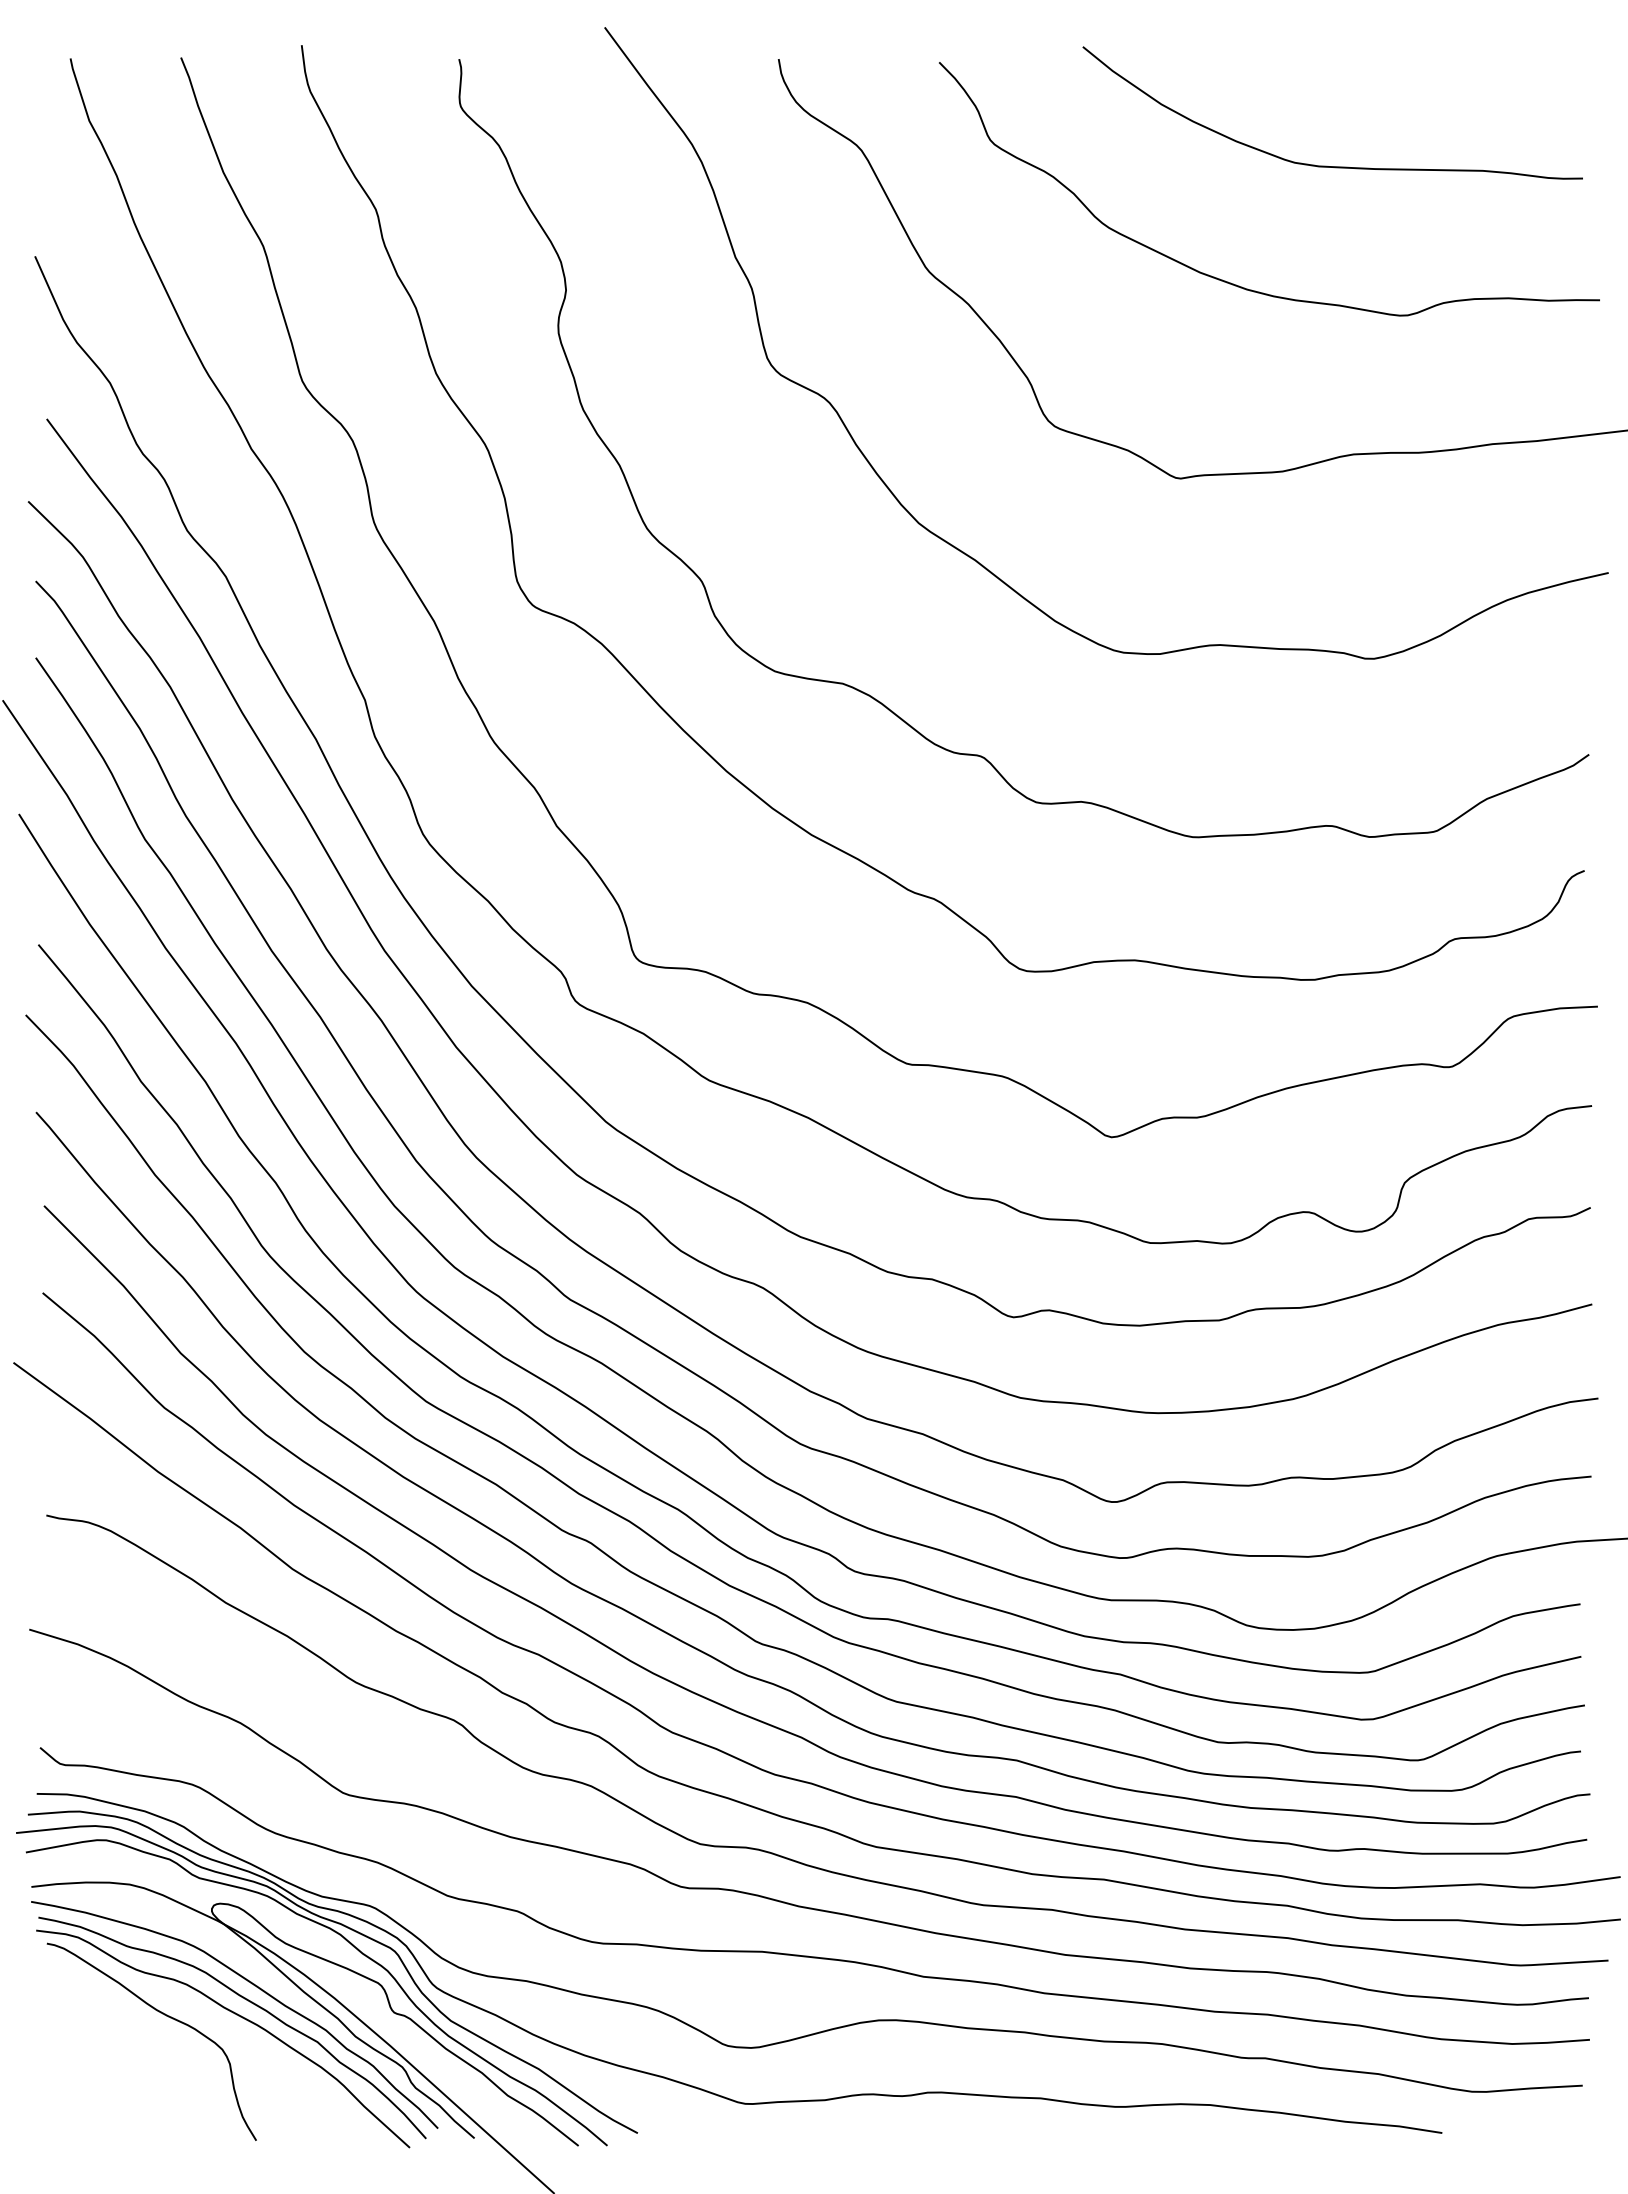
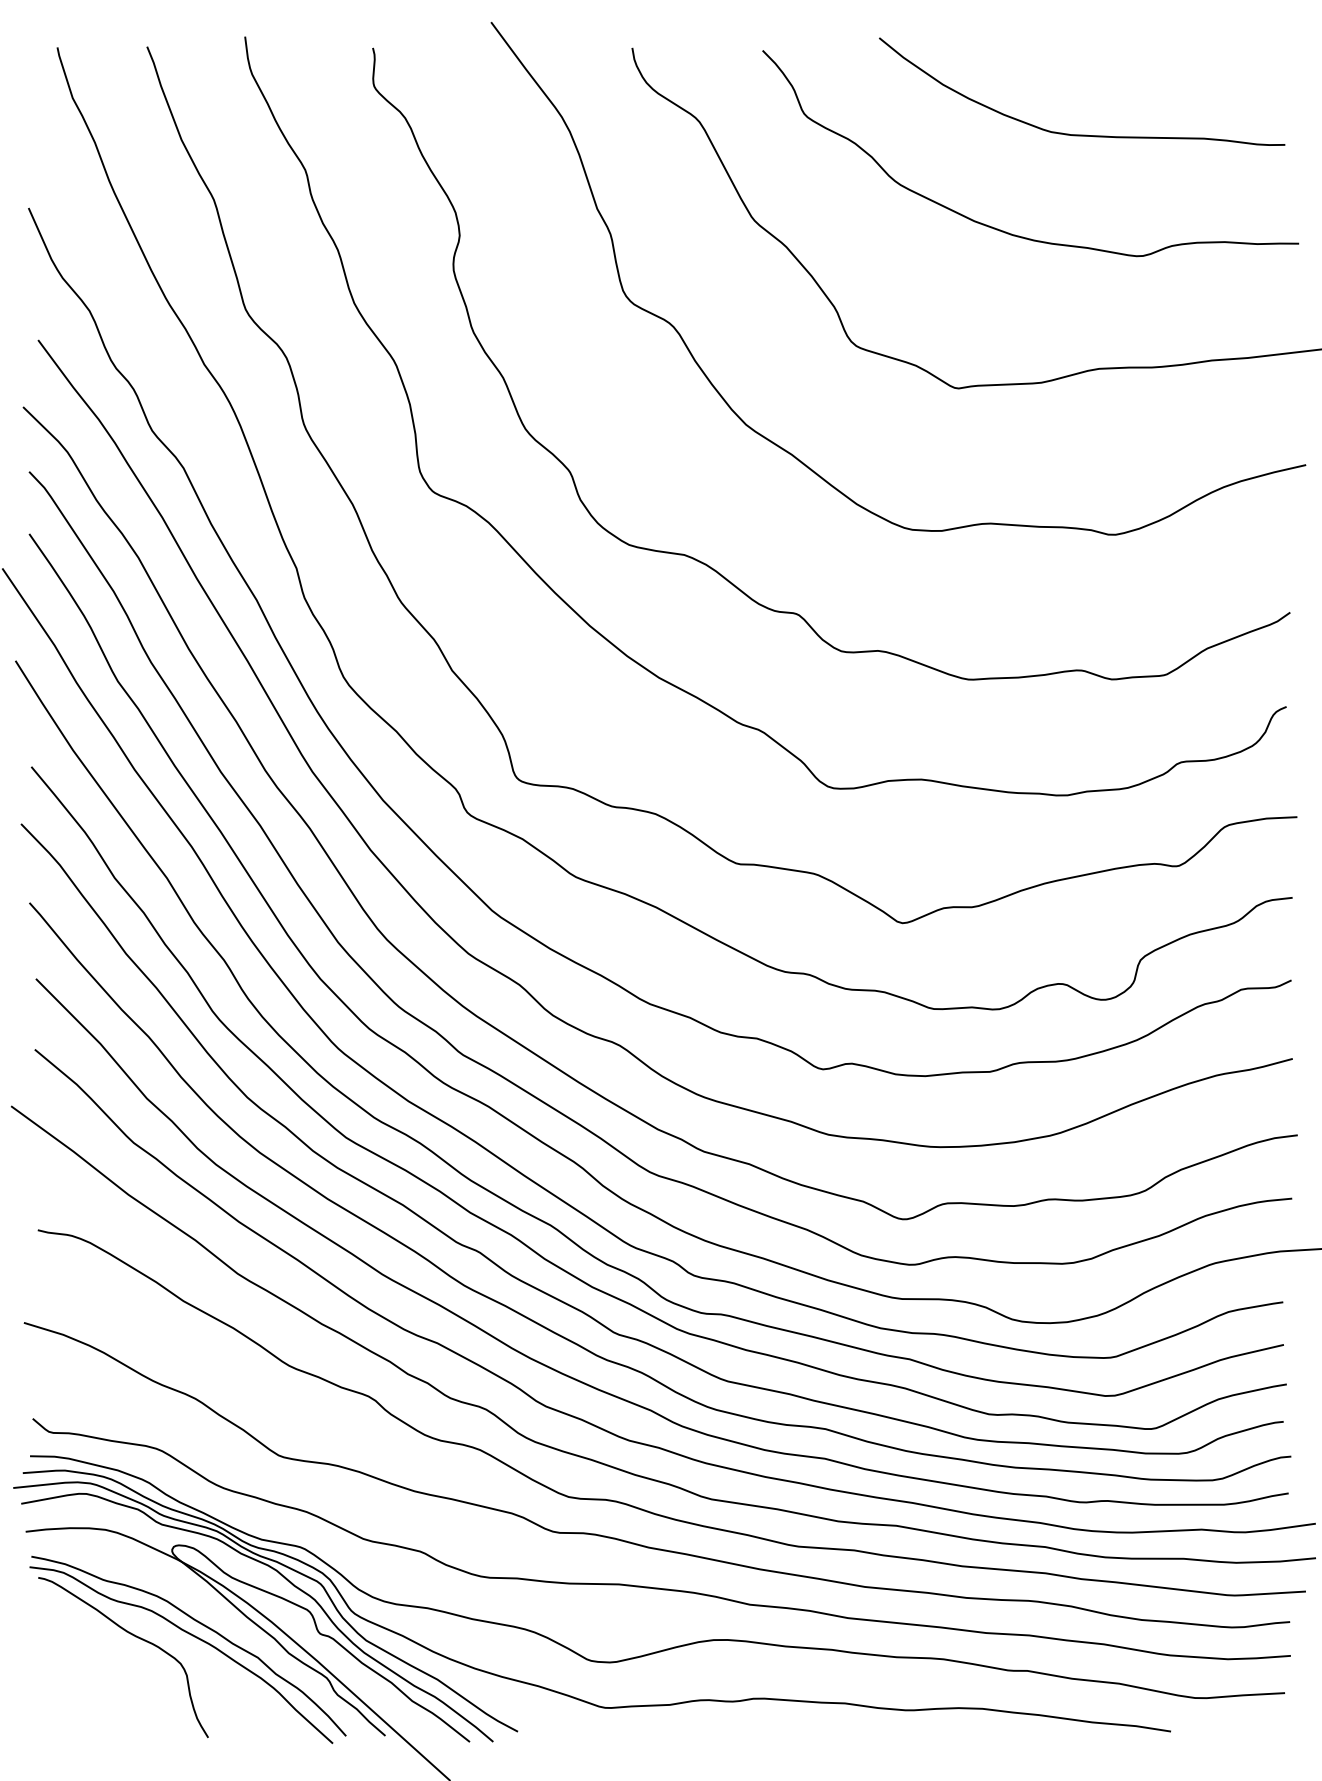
curve: (251, 1984) -> (204, 1610), removed

